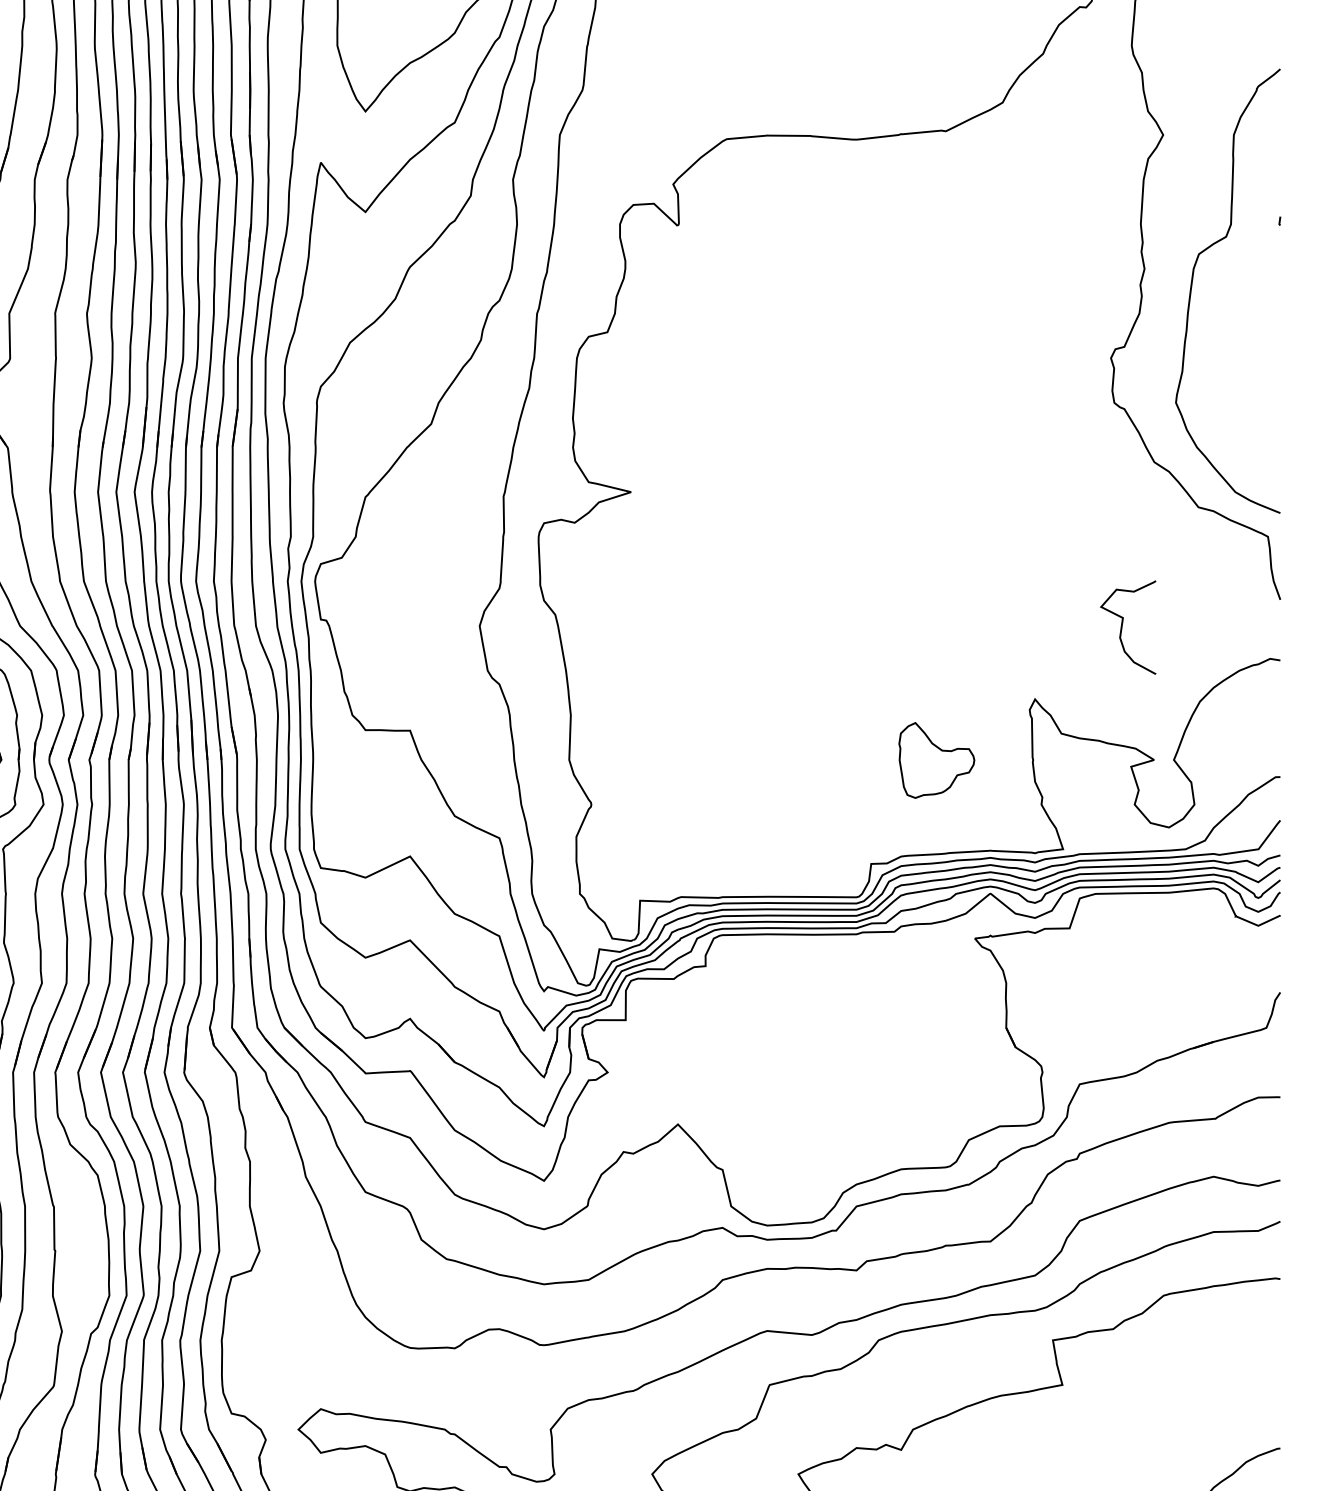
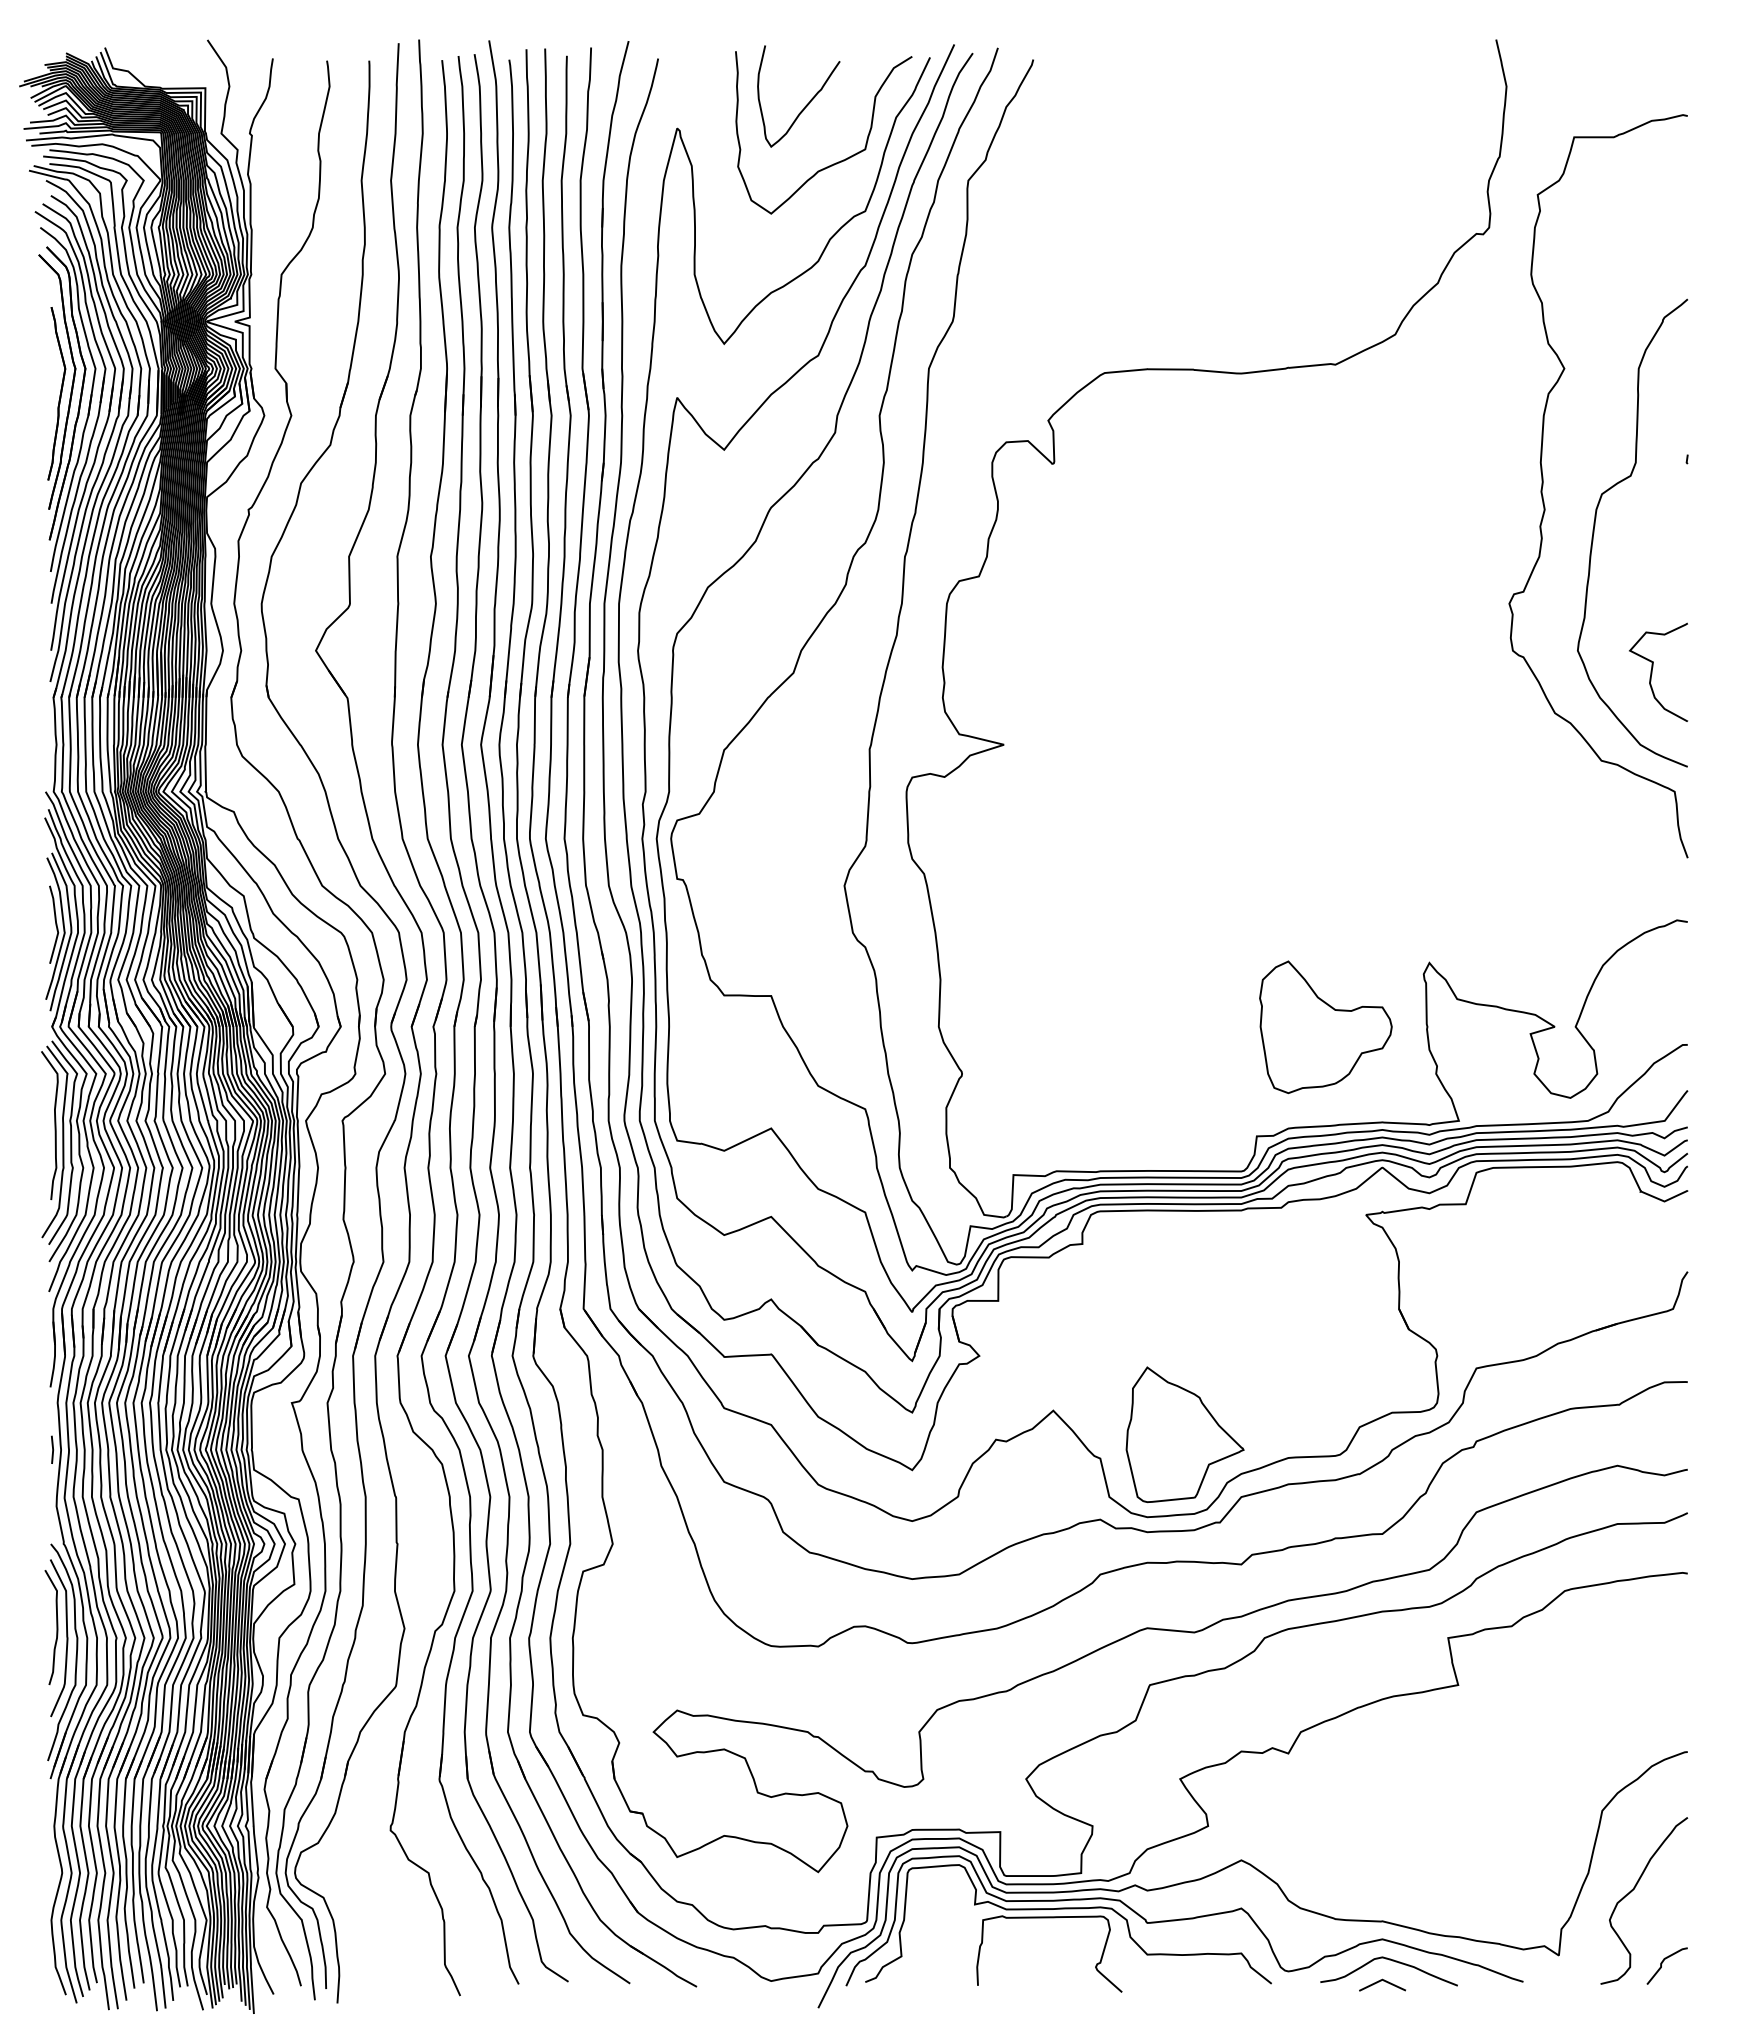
curve: (1122, 626) -> (1652, 671), moved
part: (936, 760) -> (1325, 1027), size x1.67
part: (802, 1147) -> (1184, 1434), added

